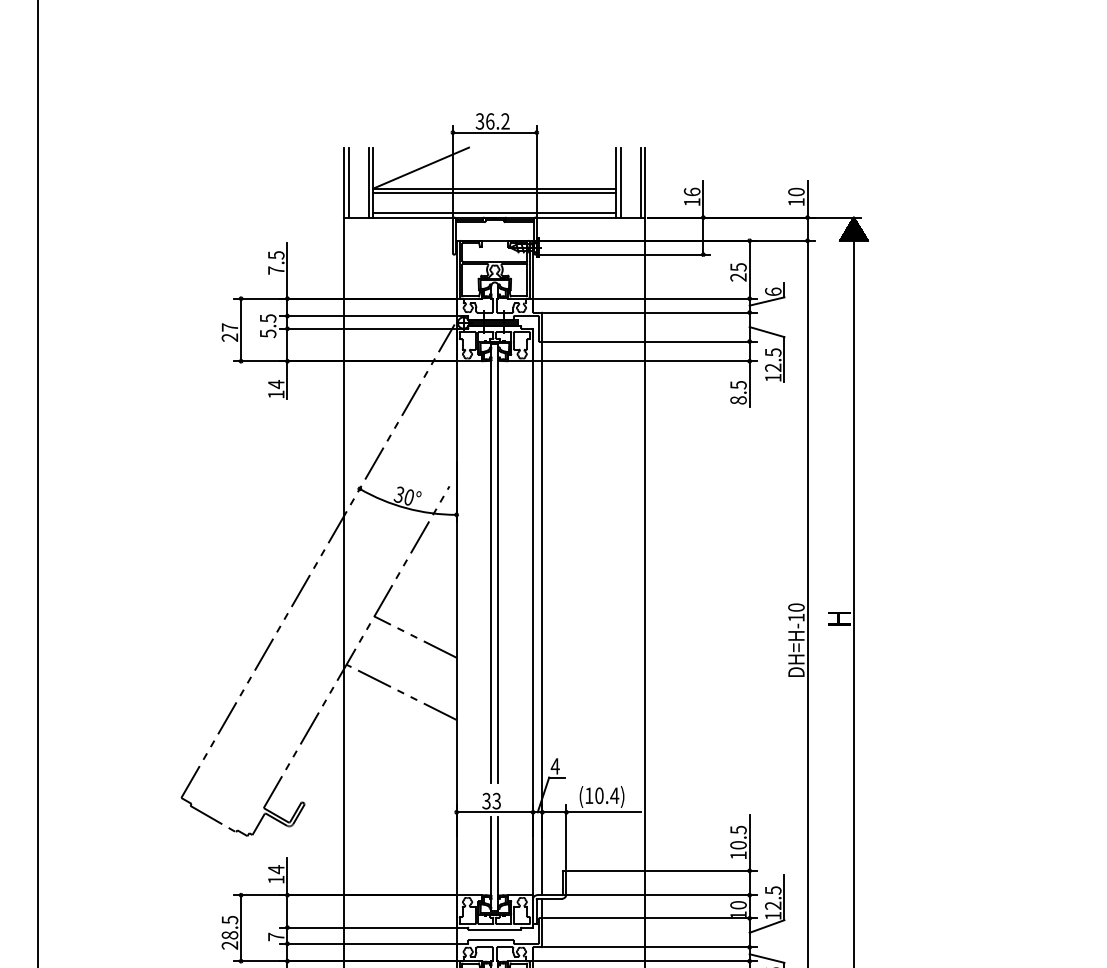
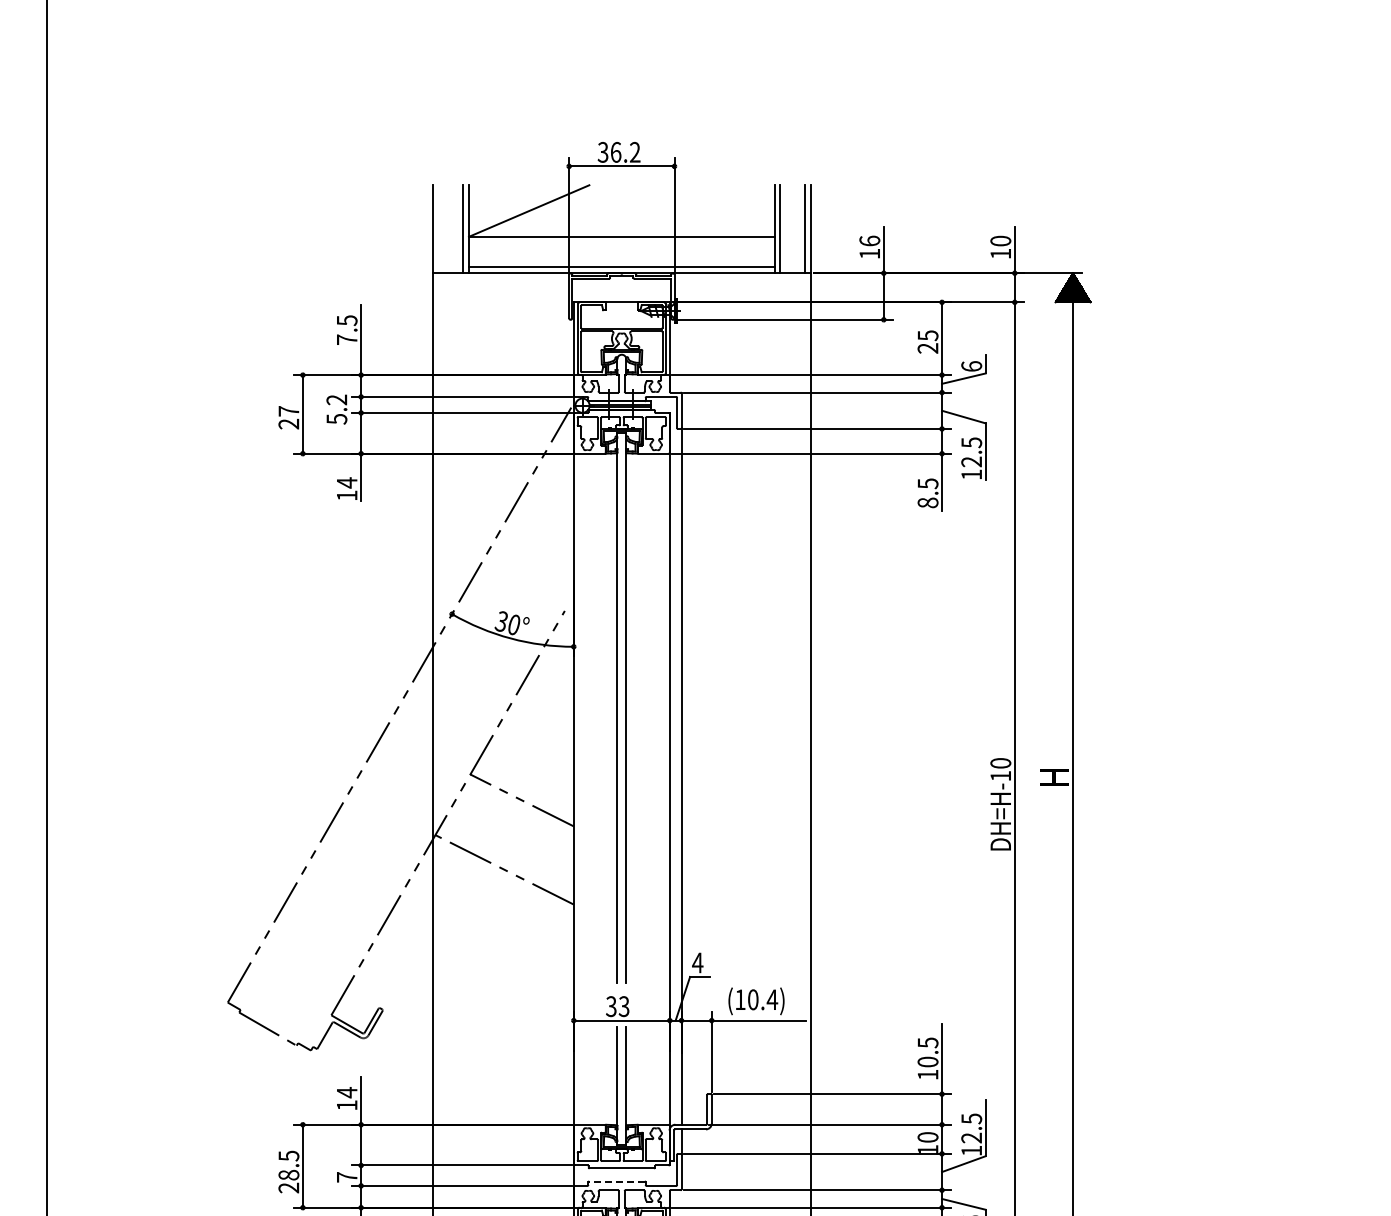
line: (349, 182) -> (438, 229), removed
line: (494, 193) -> (621, 242), removed
text: (267, 318) -> (336, 399), 5.5 -> 5.2
line: (491, 940) -> (617, 1181), solid -> dashed

